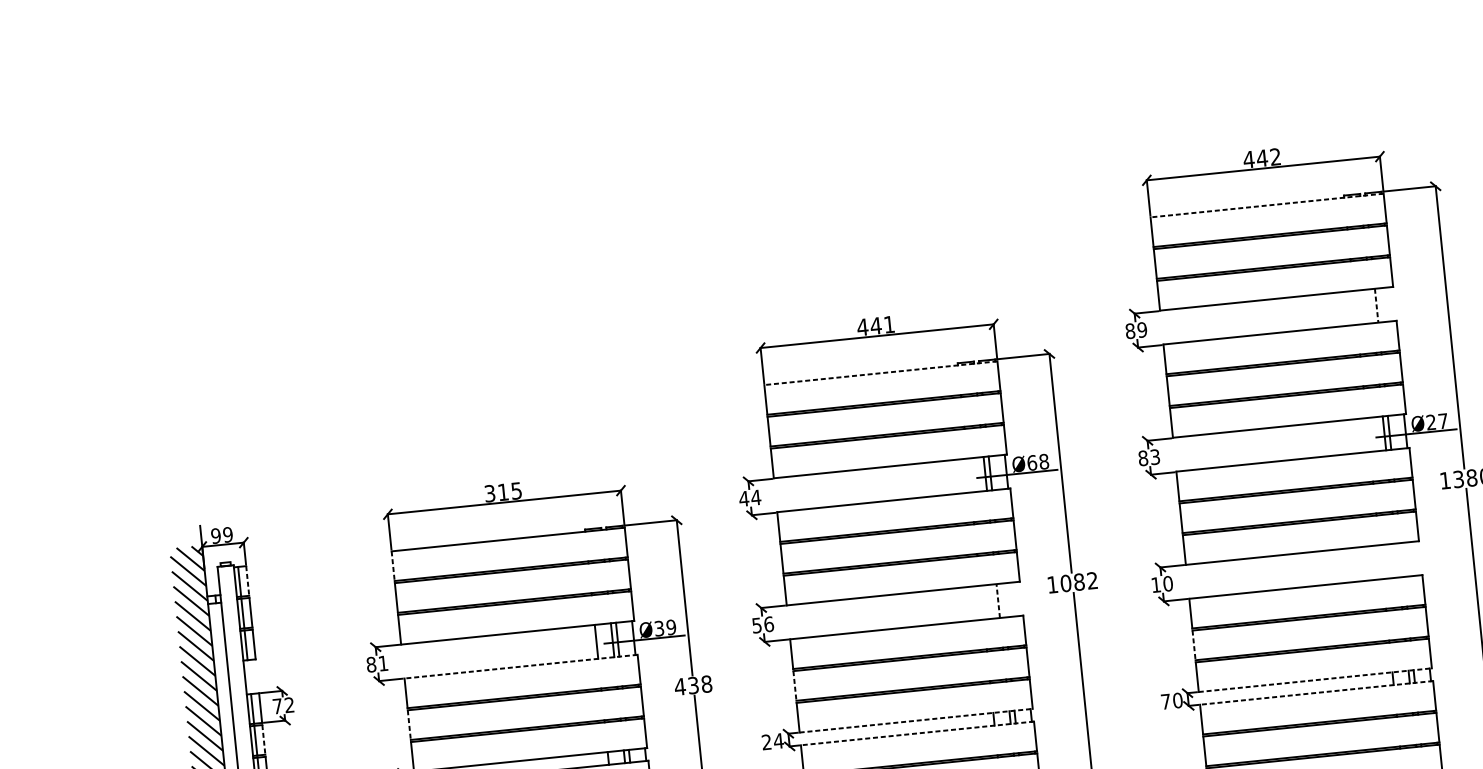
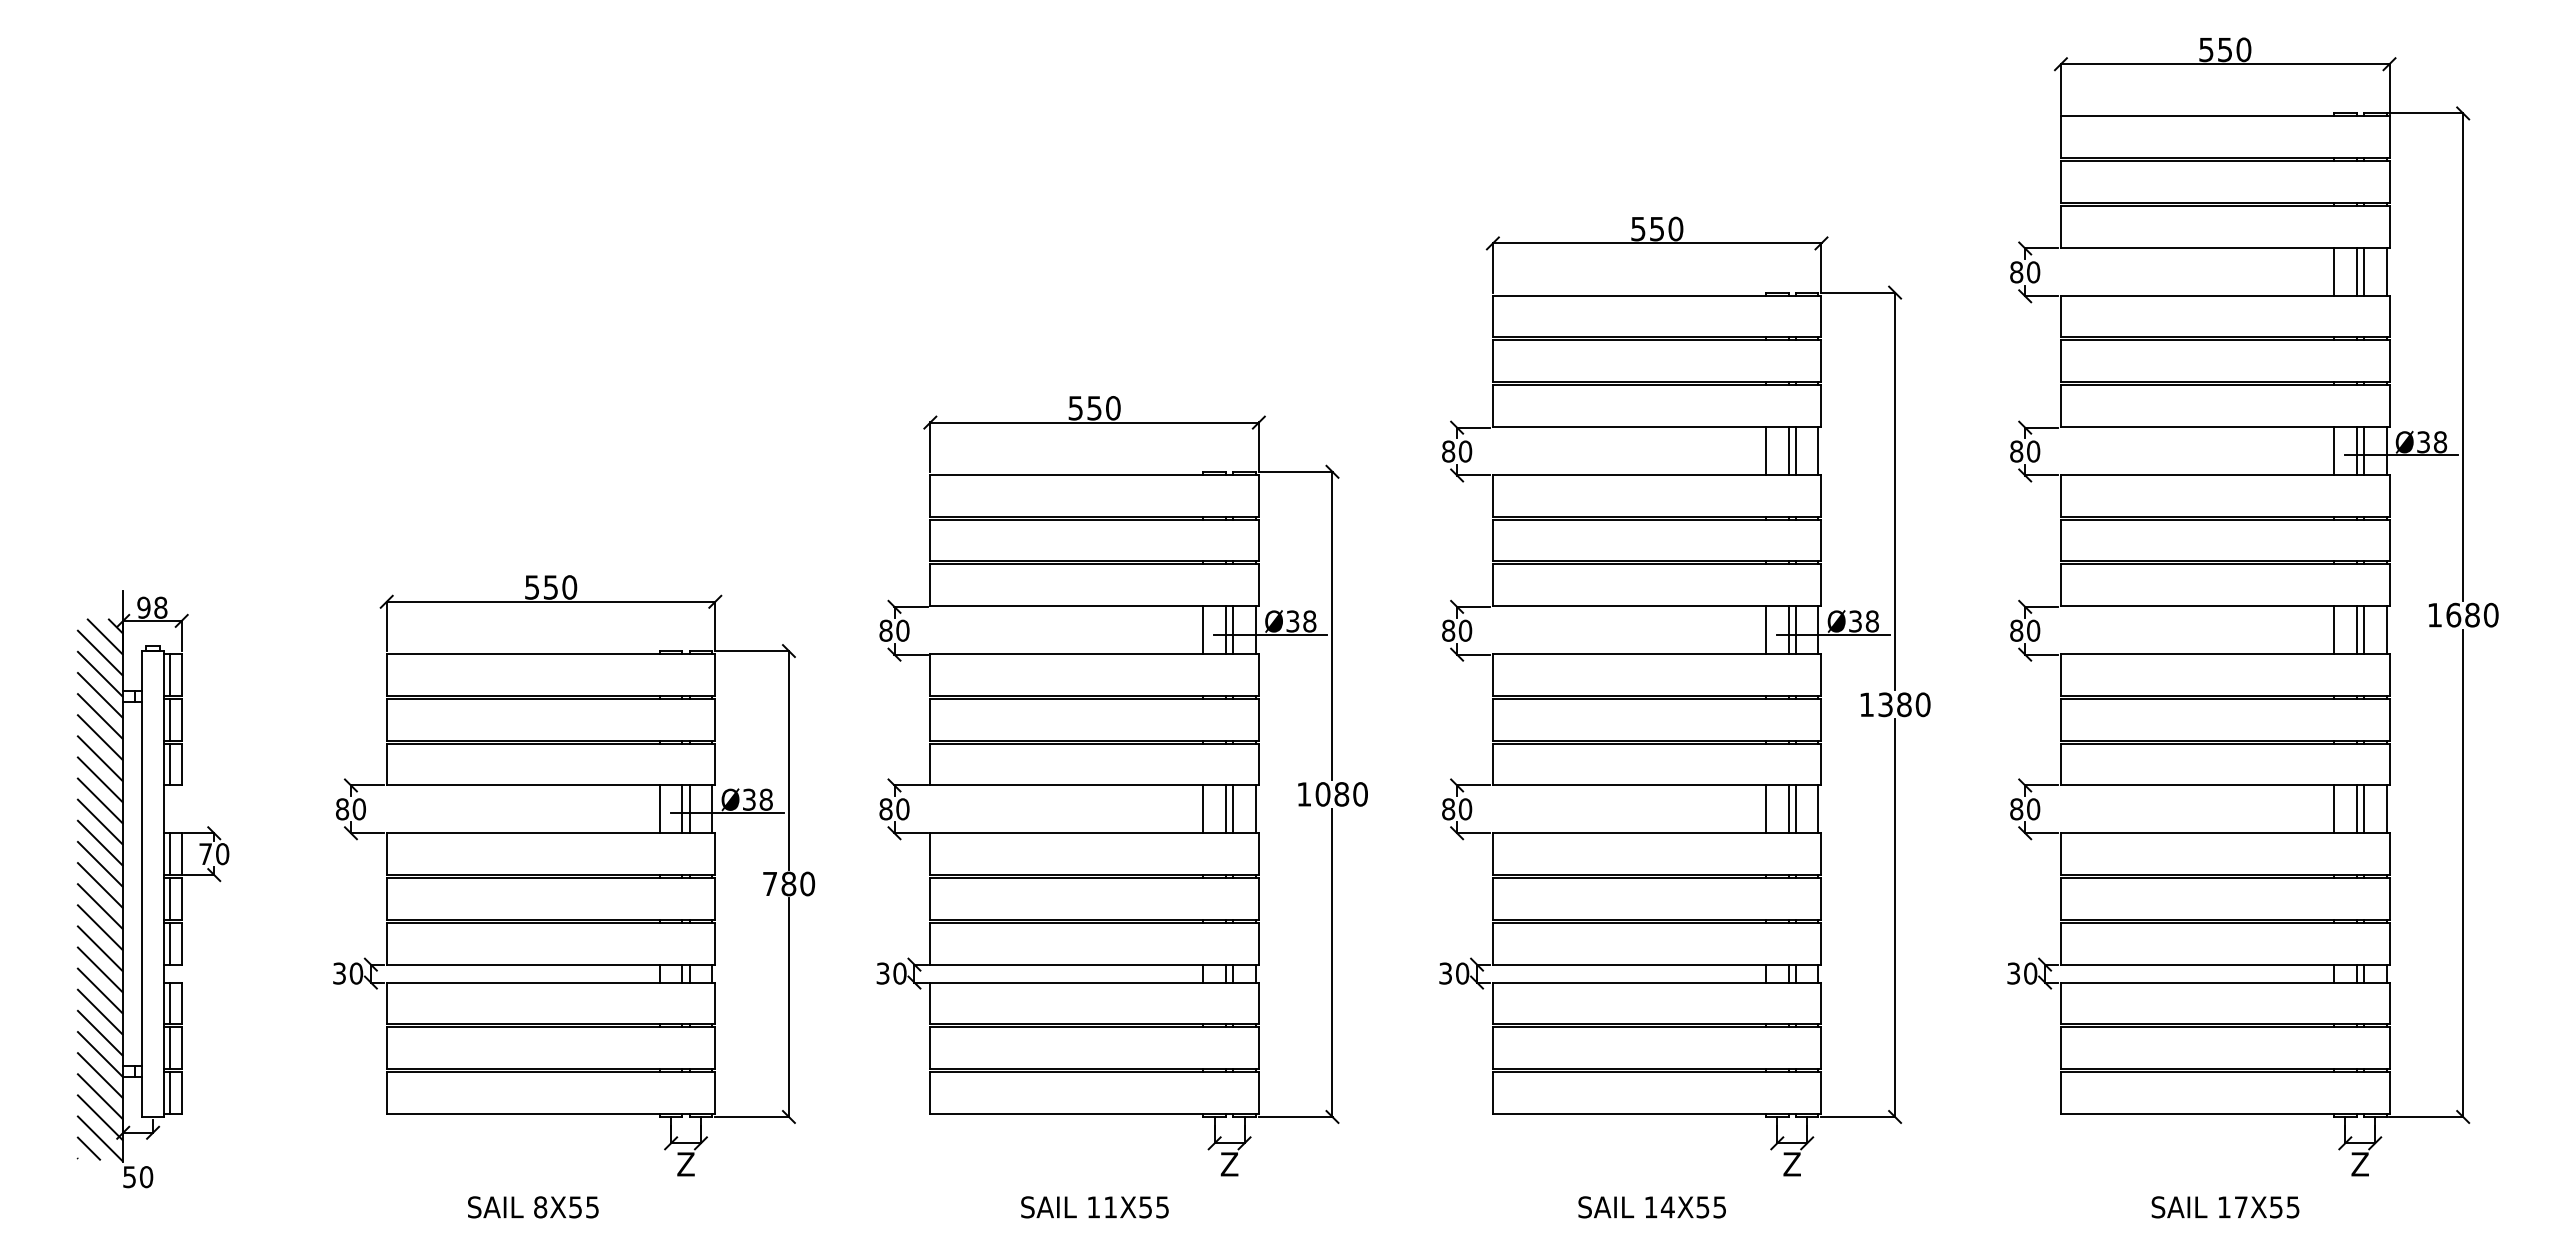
text: (1261, 157) -> (1656, 228), 442 -> 550
line: (1266, 205) -> (1656, 295), dashed -> solid
line: (1392, 303) -> (1818, 450), added
line: (1371, 305) -> (1788, 450), added
line: (1376, 305) -> (1795, 450), dashed -> solid
line: (1355, 307) -> (1765, 450), added
text: (876, 326) -> (1094, 408), 441 -> 550
text: (1142, 329) -> (1465, 451), 89 -> 80
line: (880, 373) -> (1094, 474), dashed -> solid
text: (1436, 421) -> (1863, 621), Ø27 -> Ø38
line: (1368, 435) -> (1765, 630), added
text: (1155, 456) -> (1465, 630), 83 -> 80
text: (1031, 463) -> (1292, 621), Ø68 -> Ø38
line: (969, 475) -> (1203, 630), added
text: (503, 492) -> (551, 587), 315 -> 550
text: (750, 498) -> (894, 630), 44 -> 80
text: (227, 534) -> (160, 607), 99 -> 98
line: (1418, 558) -> (1818, 809), added
line: (1397, 560) -> (1788, 809), added
line: (1402, 560) -> (1795, 809), added
line: (1381, 562) -> (1765, 809), added
line: (392, 565) -> (386, 674), dashed -> solid
line: (247, 580) -> (181, 674), dashed -> solid
text: (1092, 580) -> (1360, 794), 1082 -> 1080
text: (1156, 585) -> (1448, 809), 10 -> 80
line: (1019, 599) -> (1255, 809), added
line: (1003, 600) -> (1233, 809), added
line: (998, 601) -> (1226, 809), dashed -> solid
line: (982, 602) -> (1203, 809), added
text: (763, 625) -> (894, 809), 56 -> 80
text: (670, 627) -> (765, 799), Ø39 -> Ø38
line: (1193, 645) -> (1492, 898), dashed -> solid
text: (382, 663) -> (358, 809), 81 -> 80
line: (520, 666) -> (550, 833), dashed -> solid
line: (1315, 680) -> (1657, 964), dashed -> solid
text: (693, 685) -> (788, 883), 438 -> 780
line: (795, 685) -> (930, 898), dashed -> solid
line: (1316, 692) -> (1656, 982), dashed -> solid
text: (1165, 701) -> (1445, 973), 70 -> 30
text: (289, 705) -> (222, 854), 72 -> 70
line: (916, 720) -> (1095, 964), dashed -> solid
line: (409, 724) -> (386, 898), dashed -> solid
line: (917, 733) -> (1094, 982), dashed -> solid
line: (263, 739) -> (181, 898), dashed -> solid
text: (772, 741) -> (891, 973), 24 -> 30

